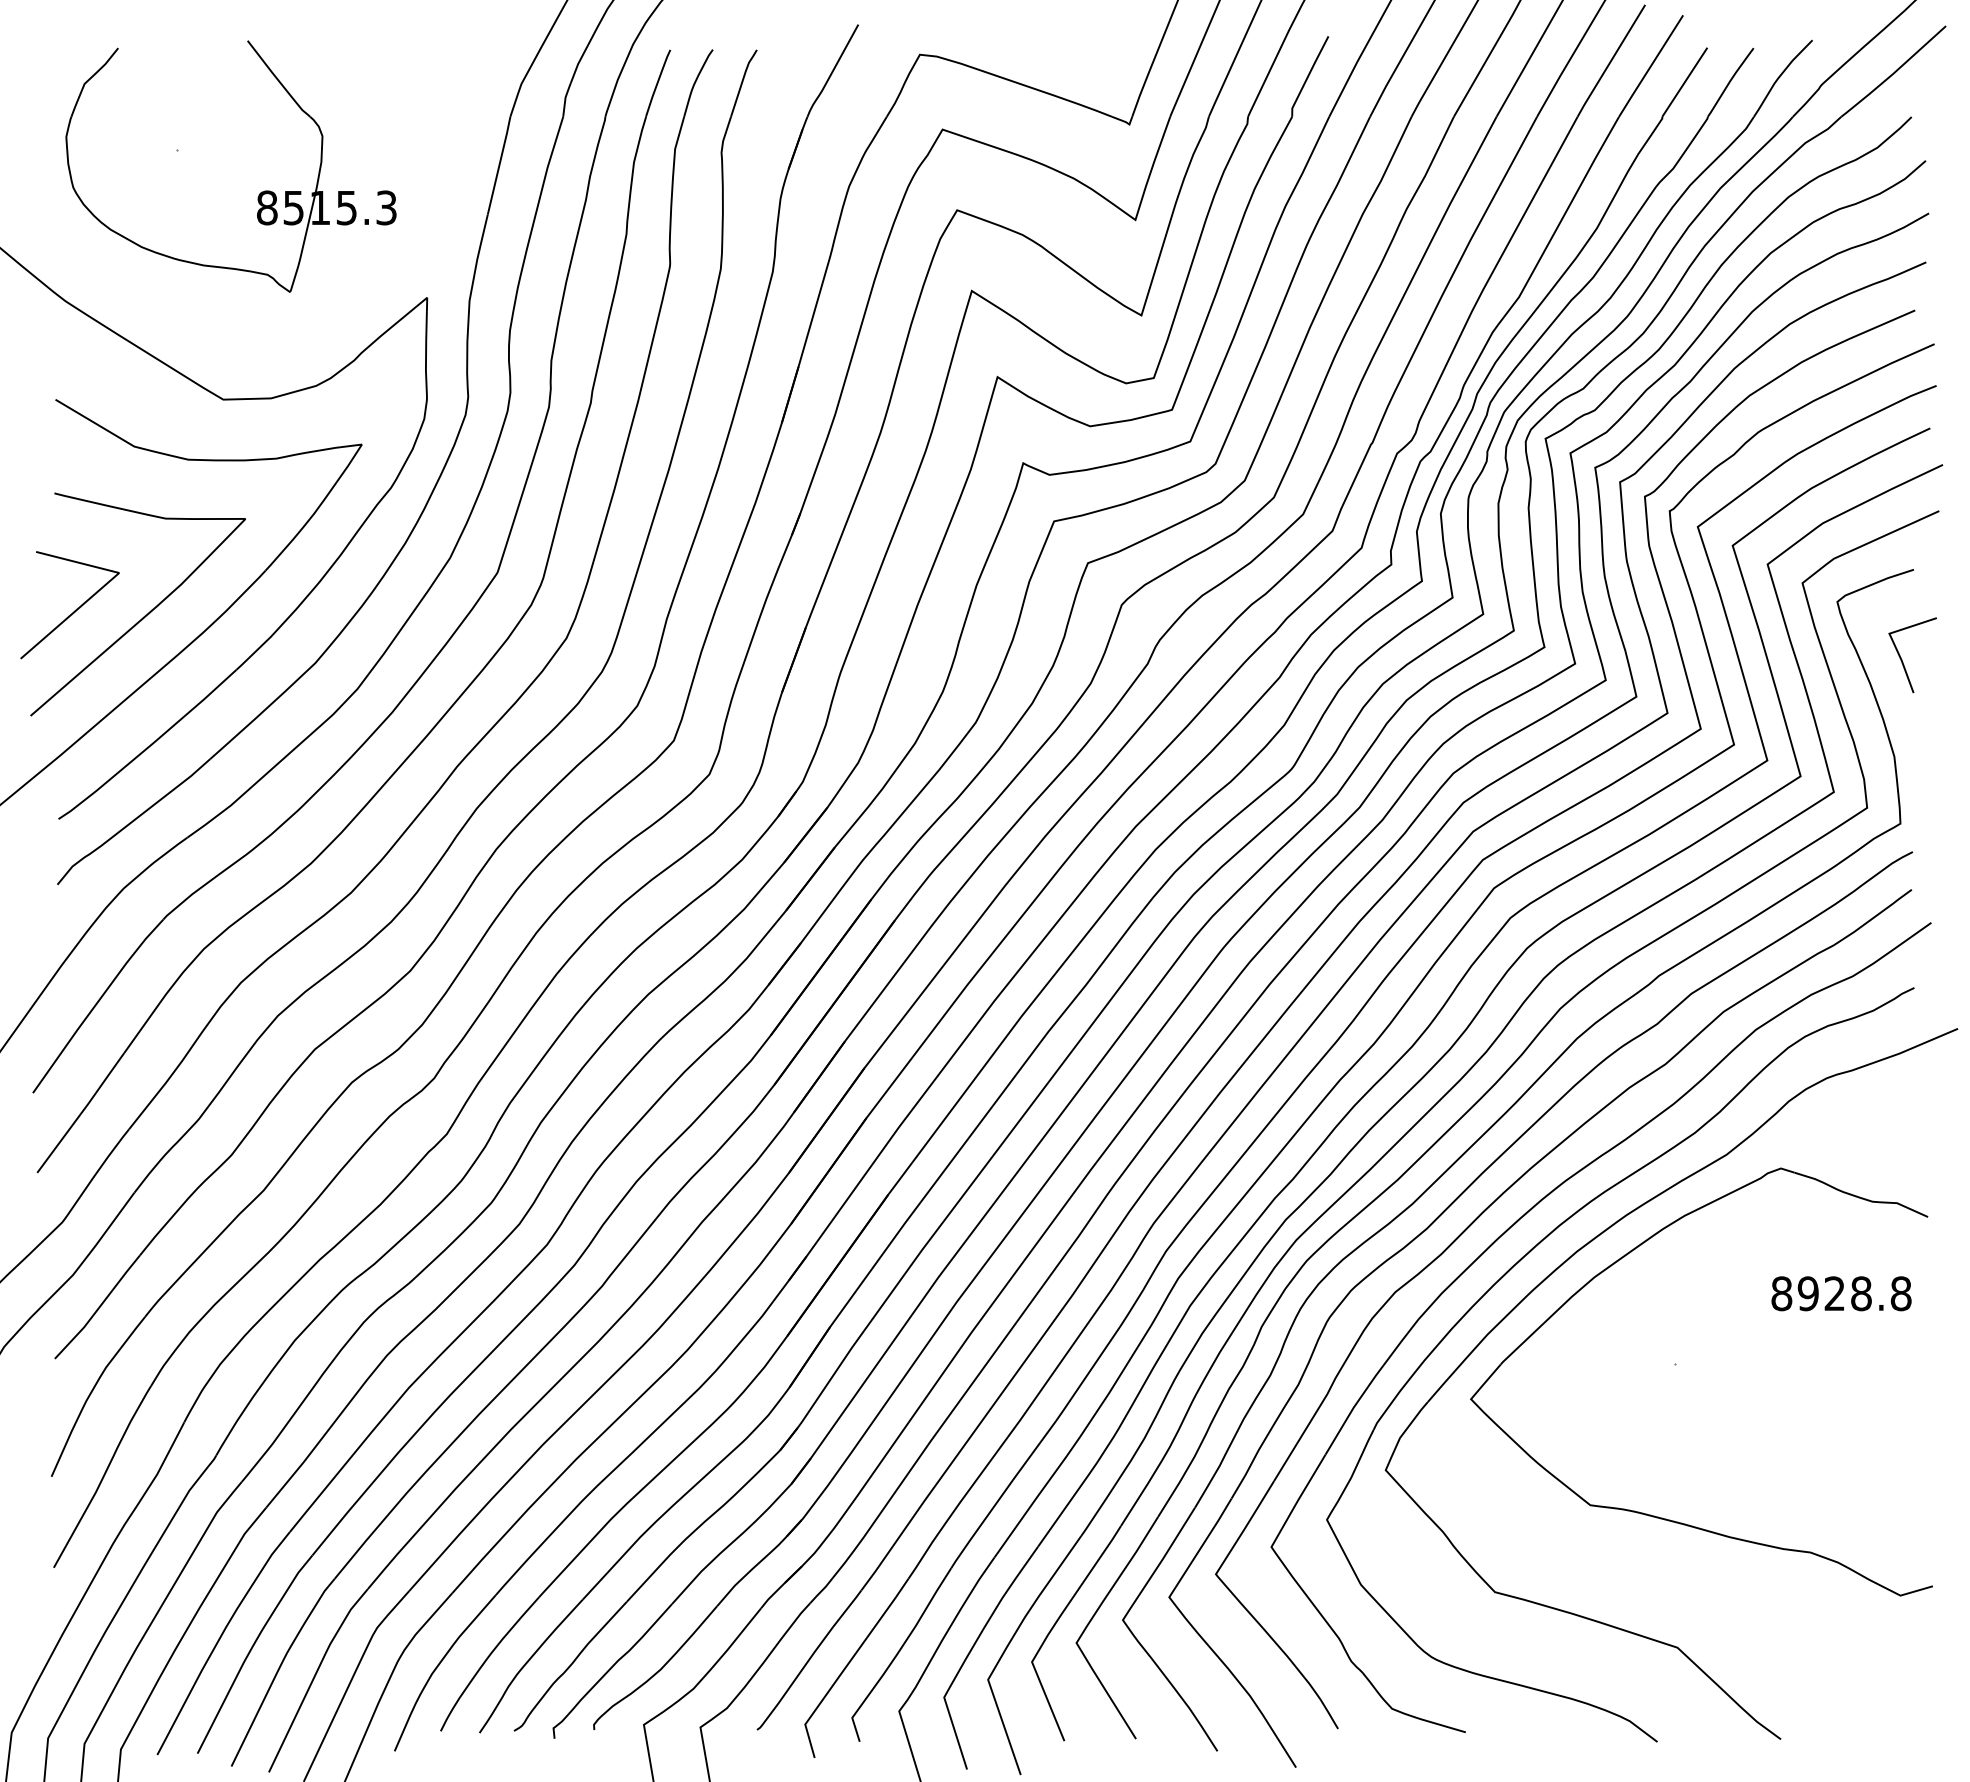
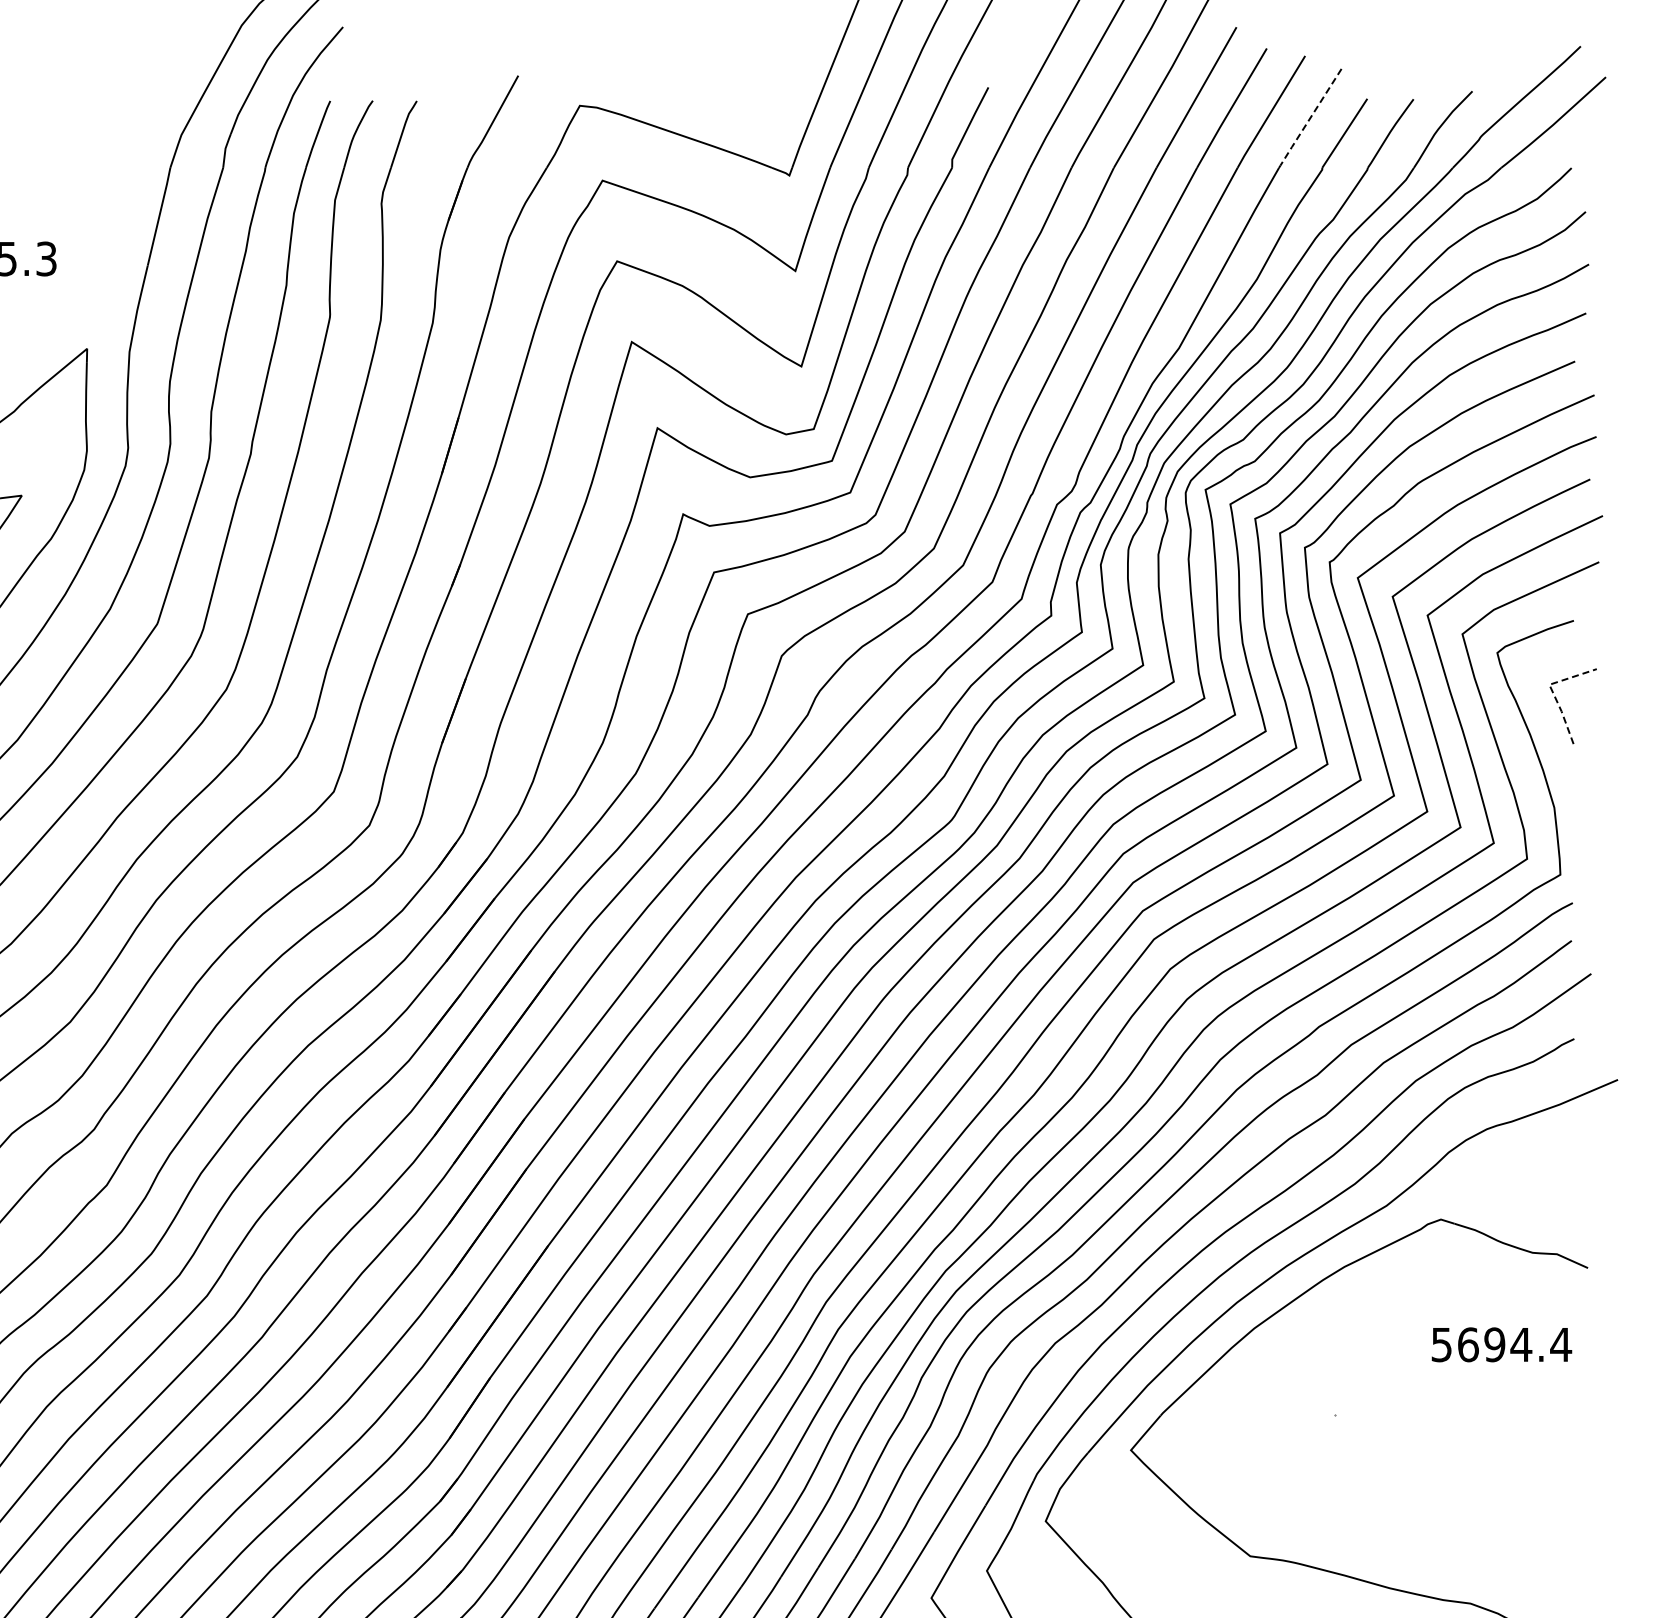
line: (1650, 66) -> (1310, 117), solid -> dashed
line: (1892, 639) -> (1552, 690), solid -> dashed
text: (1841, 1293) -> (1501, 1344), 8928.8 -> 5694.4

